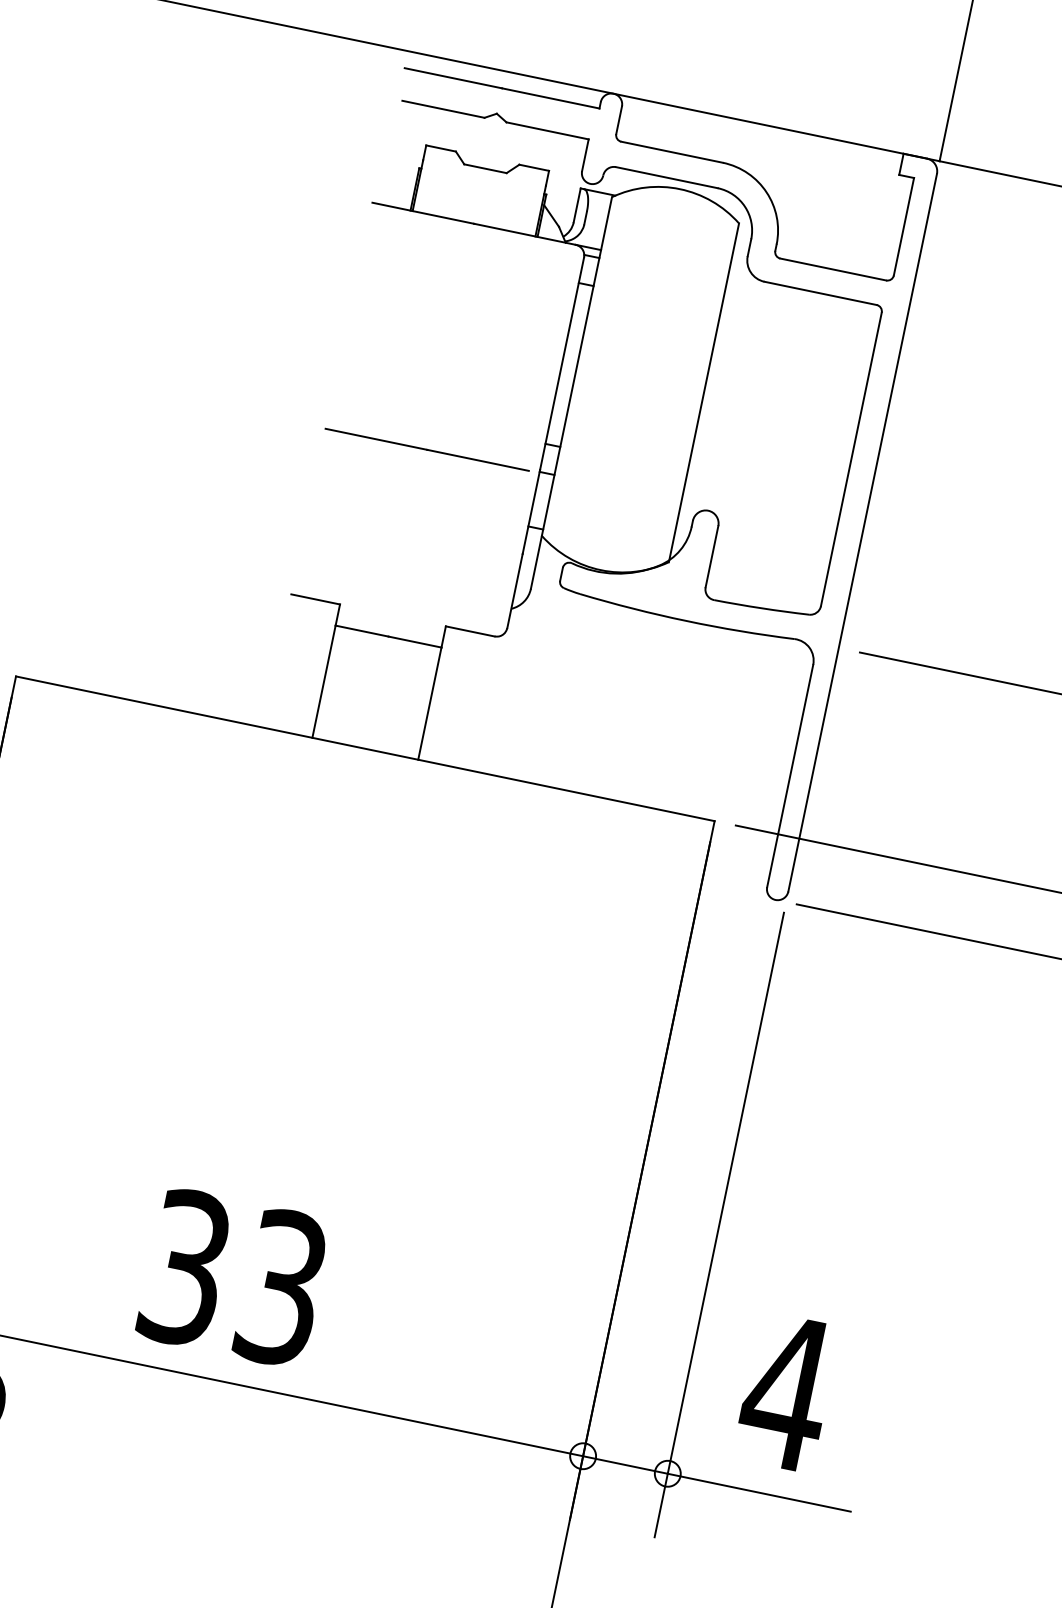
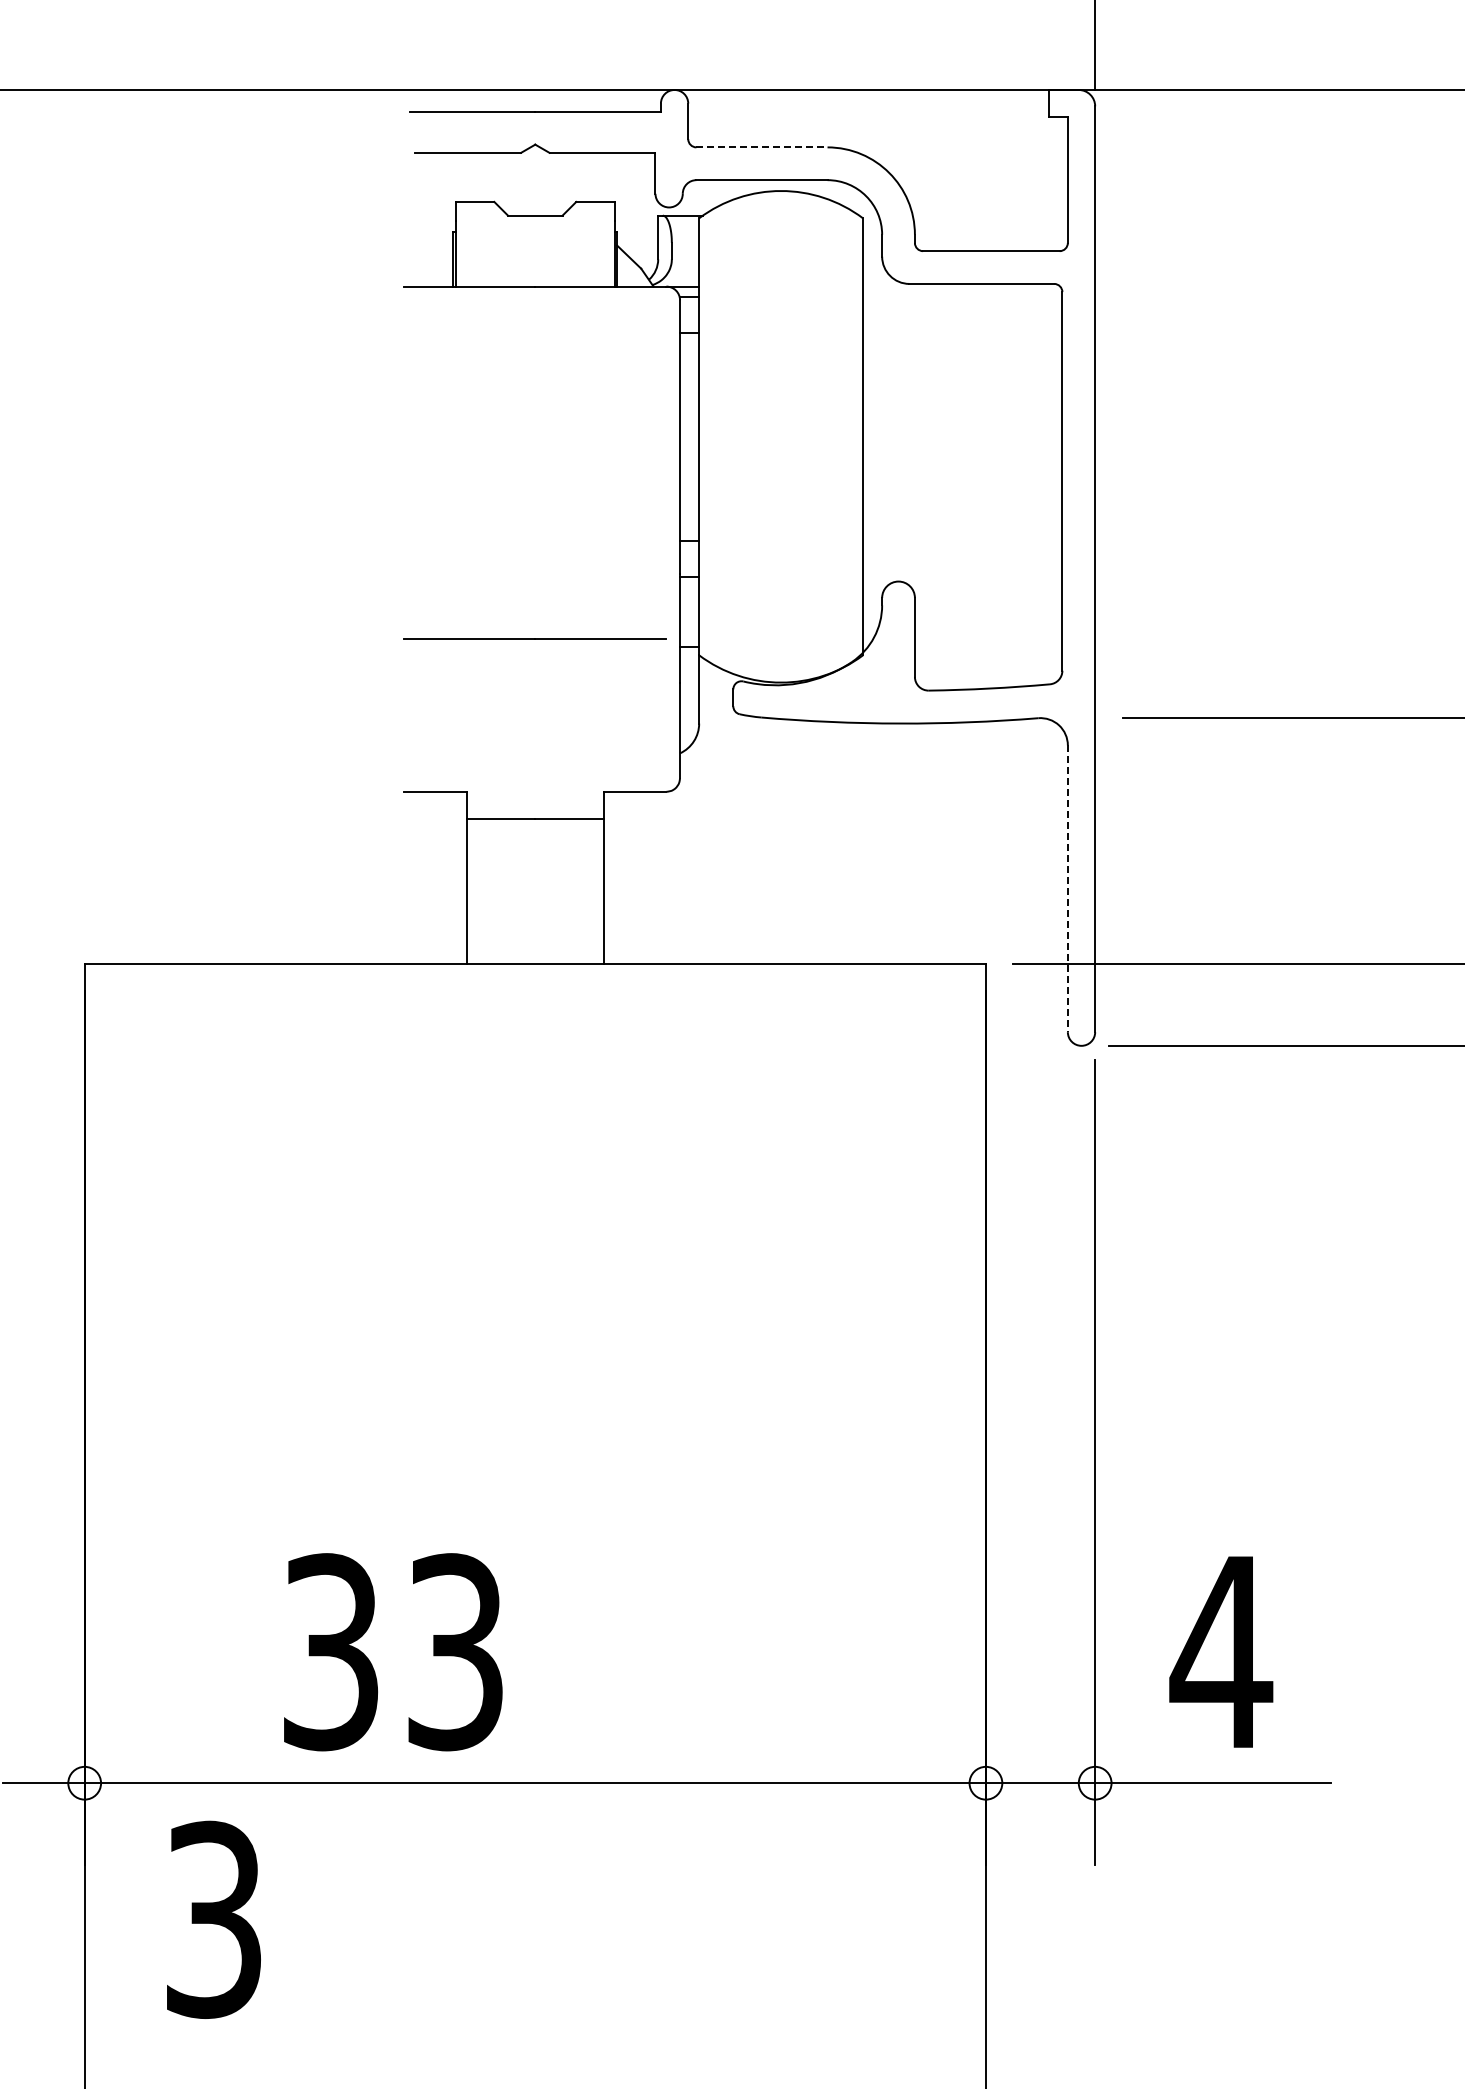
line: (671, 152) -> (761, 147), solid -> dashed
line: (426, 449) -> (534, 638), moved
line: (789, 776) -> (1067, 889), solid -> dashed
text: (234, 1278) -> (393, 1652), moved

